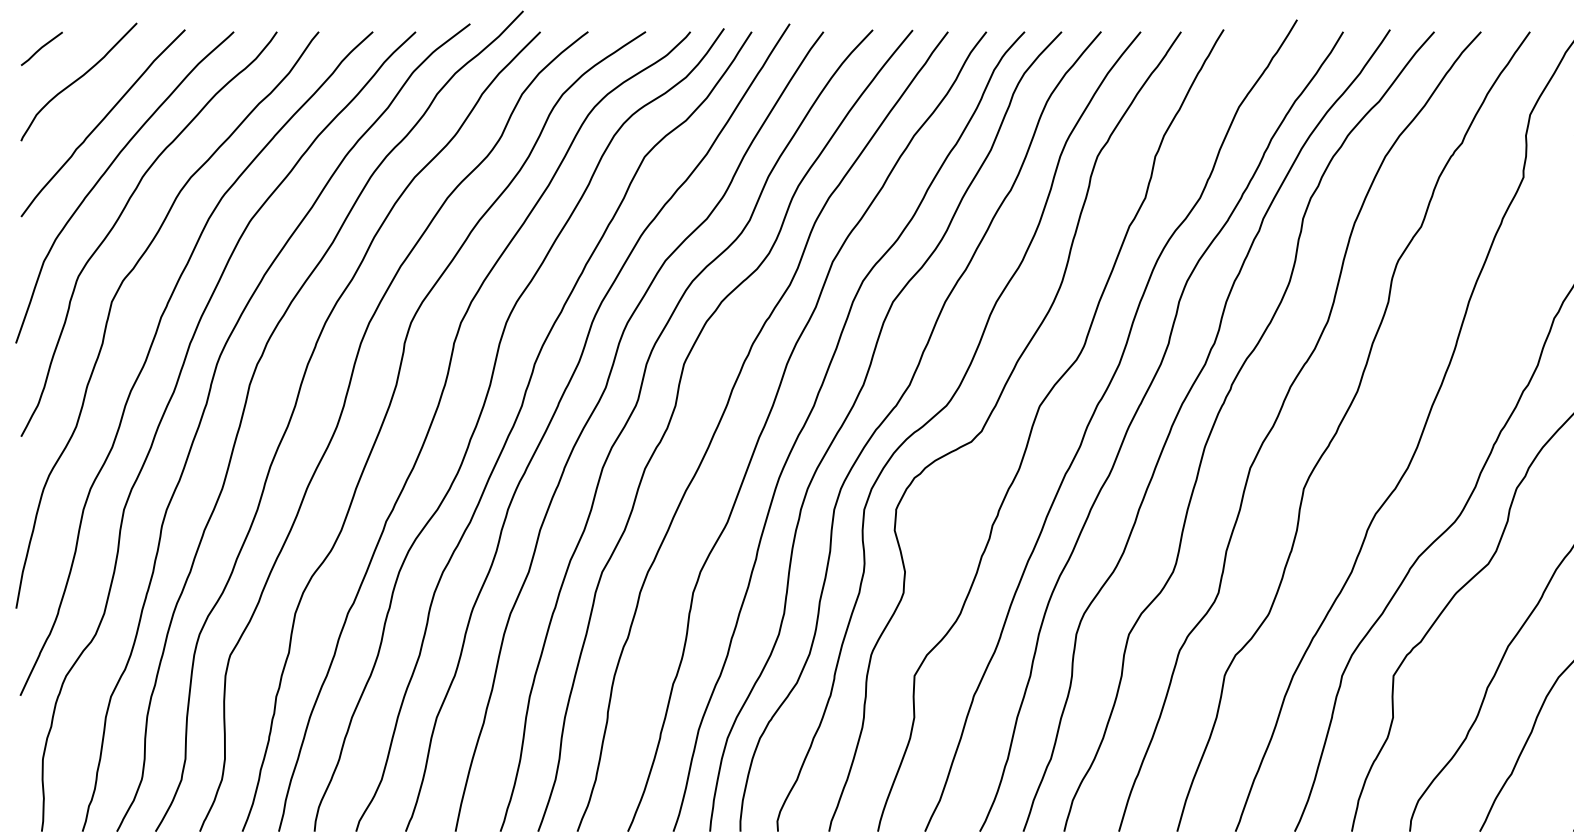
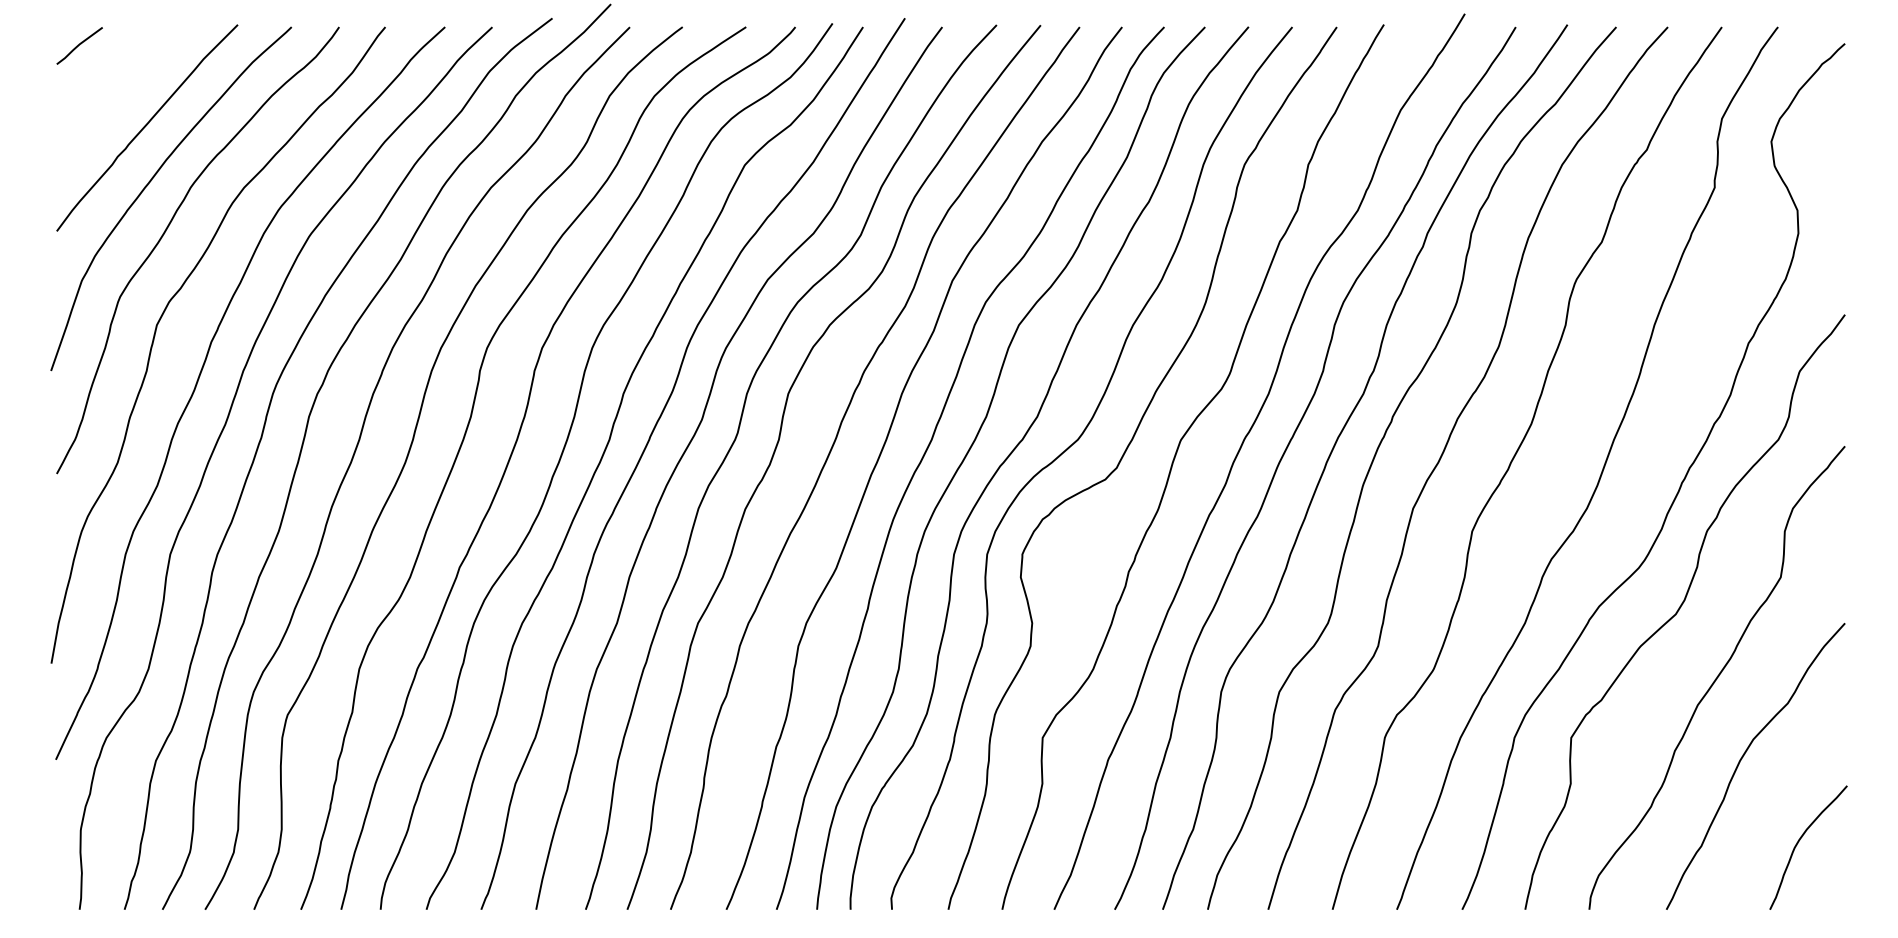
curve: (77, 80) -> (119, 80), removed

